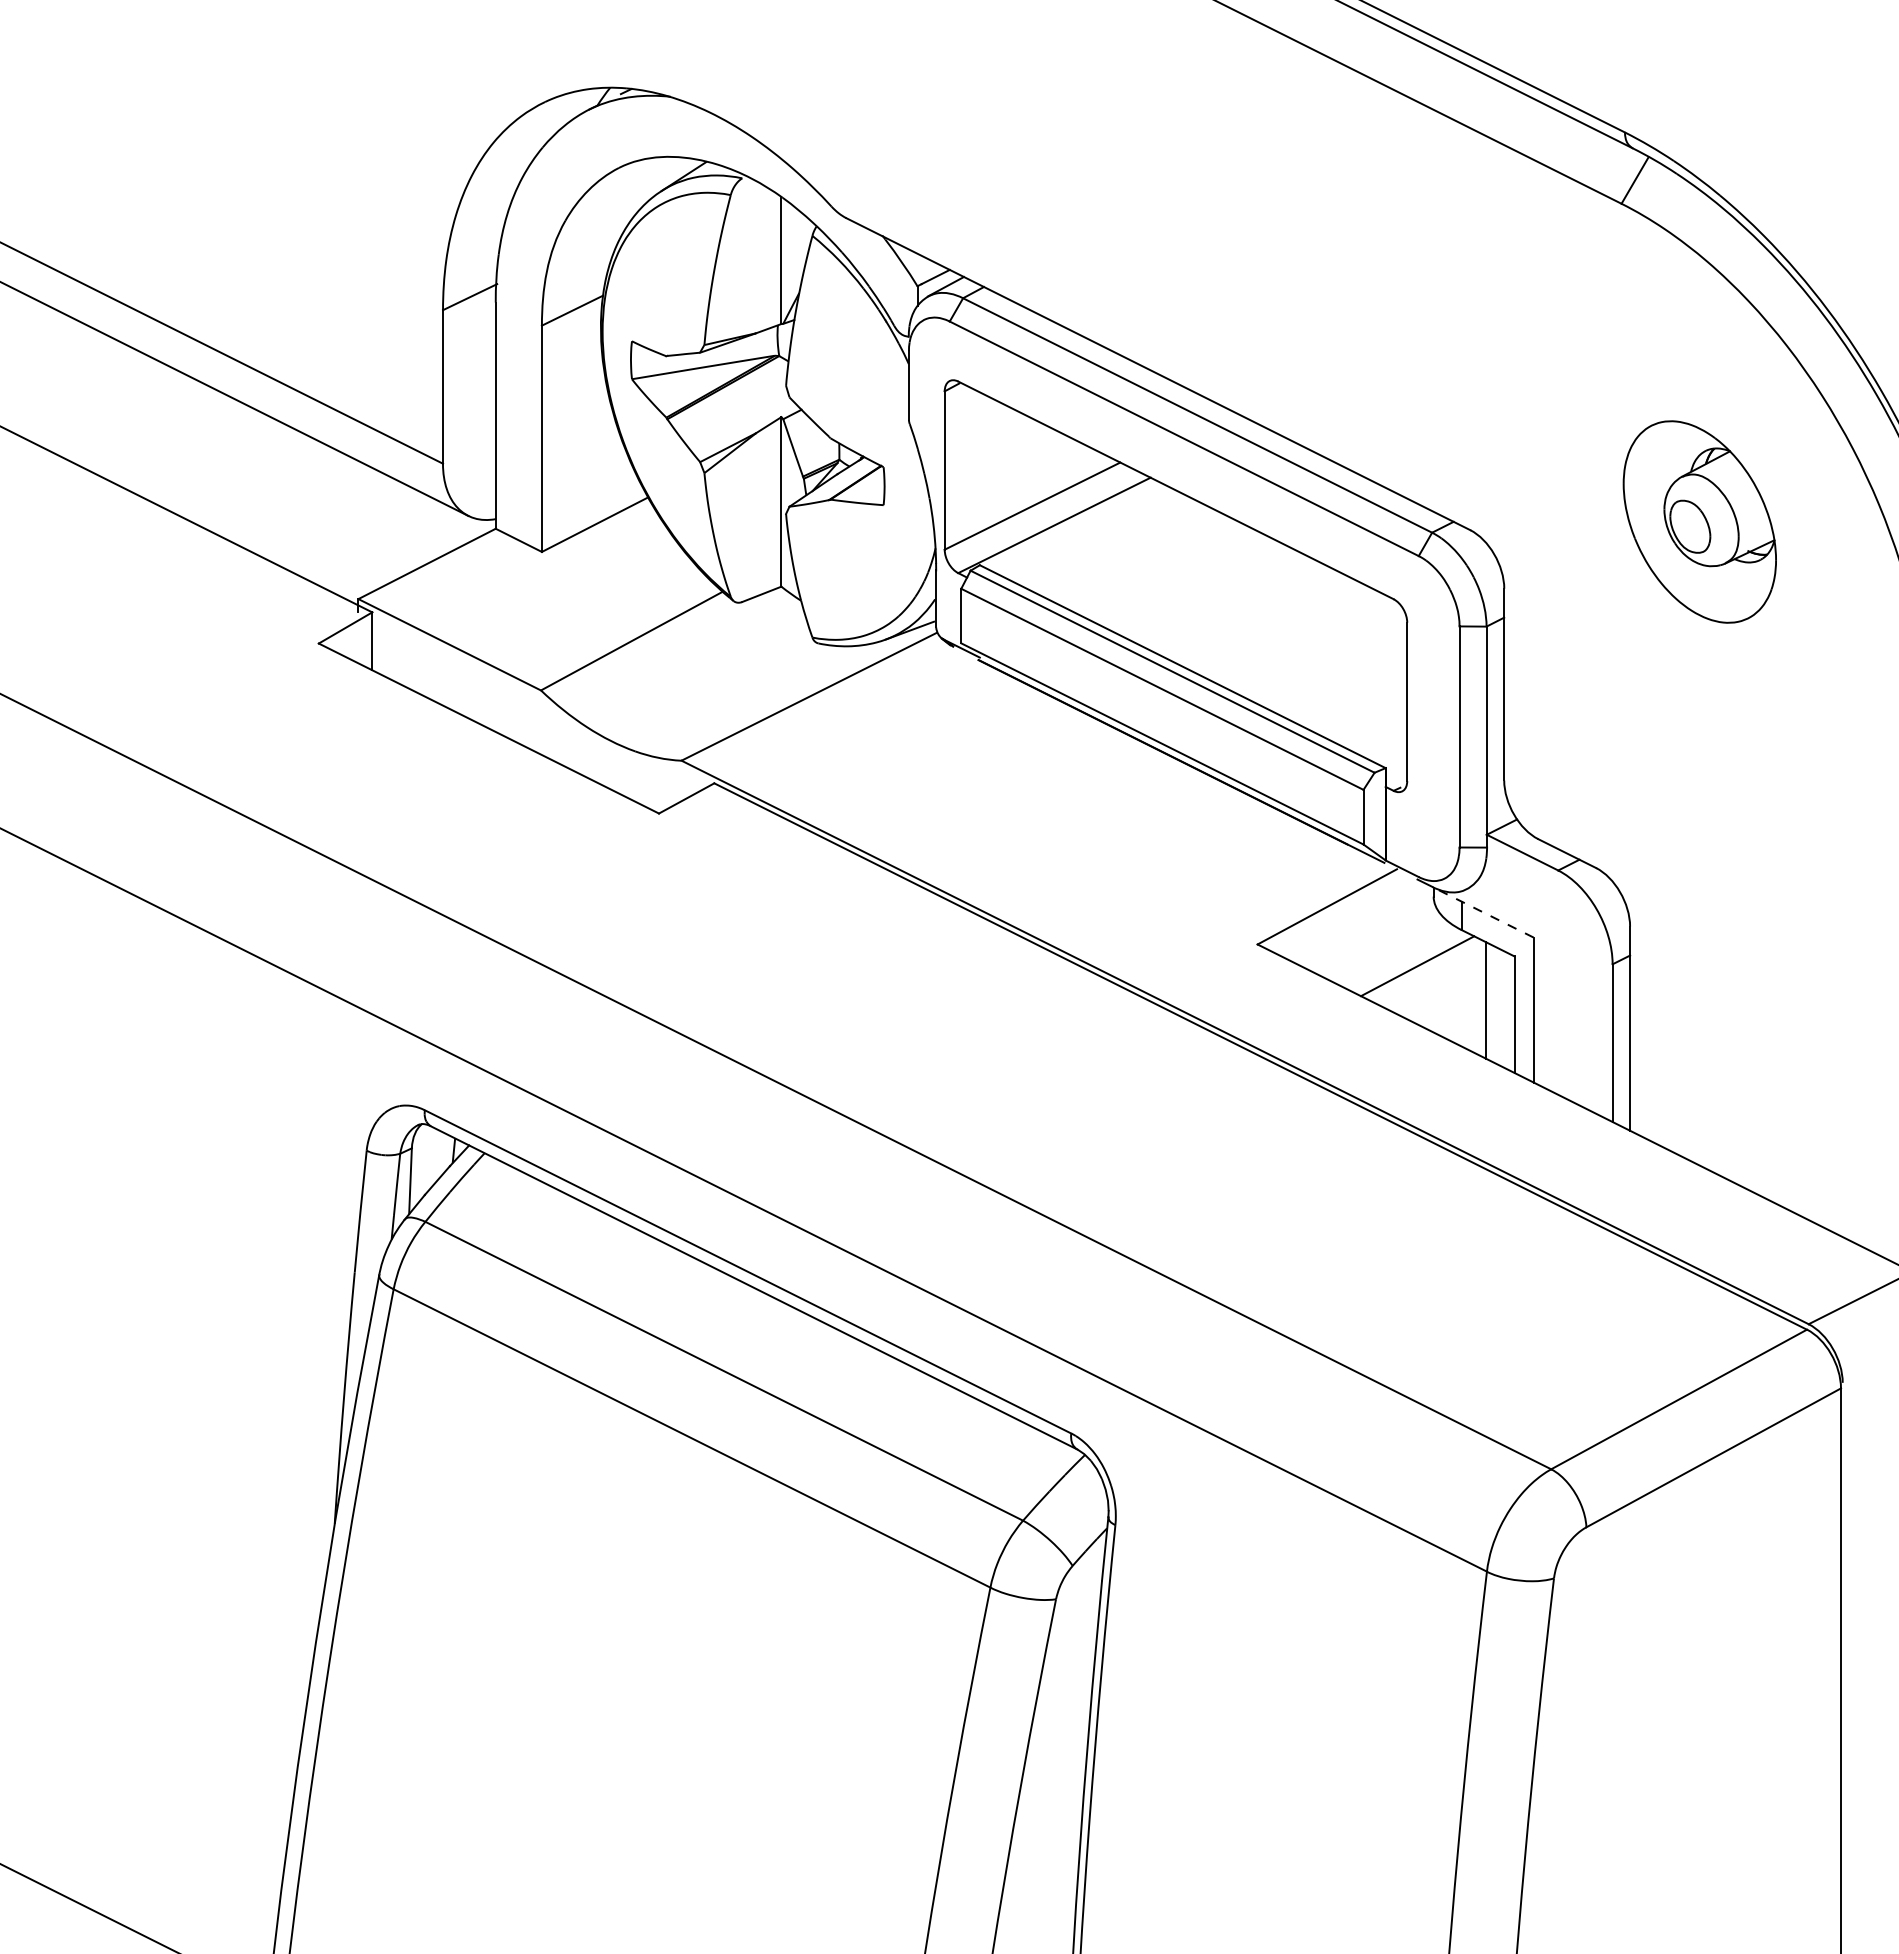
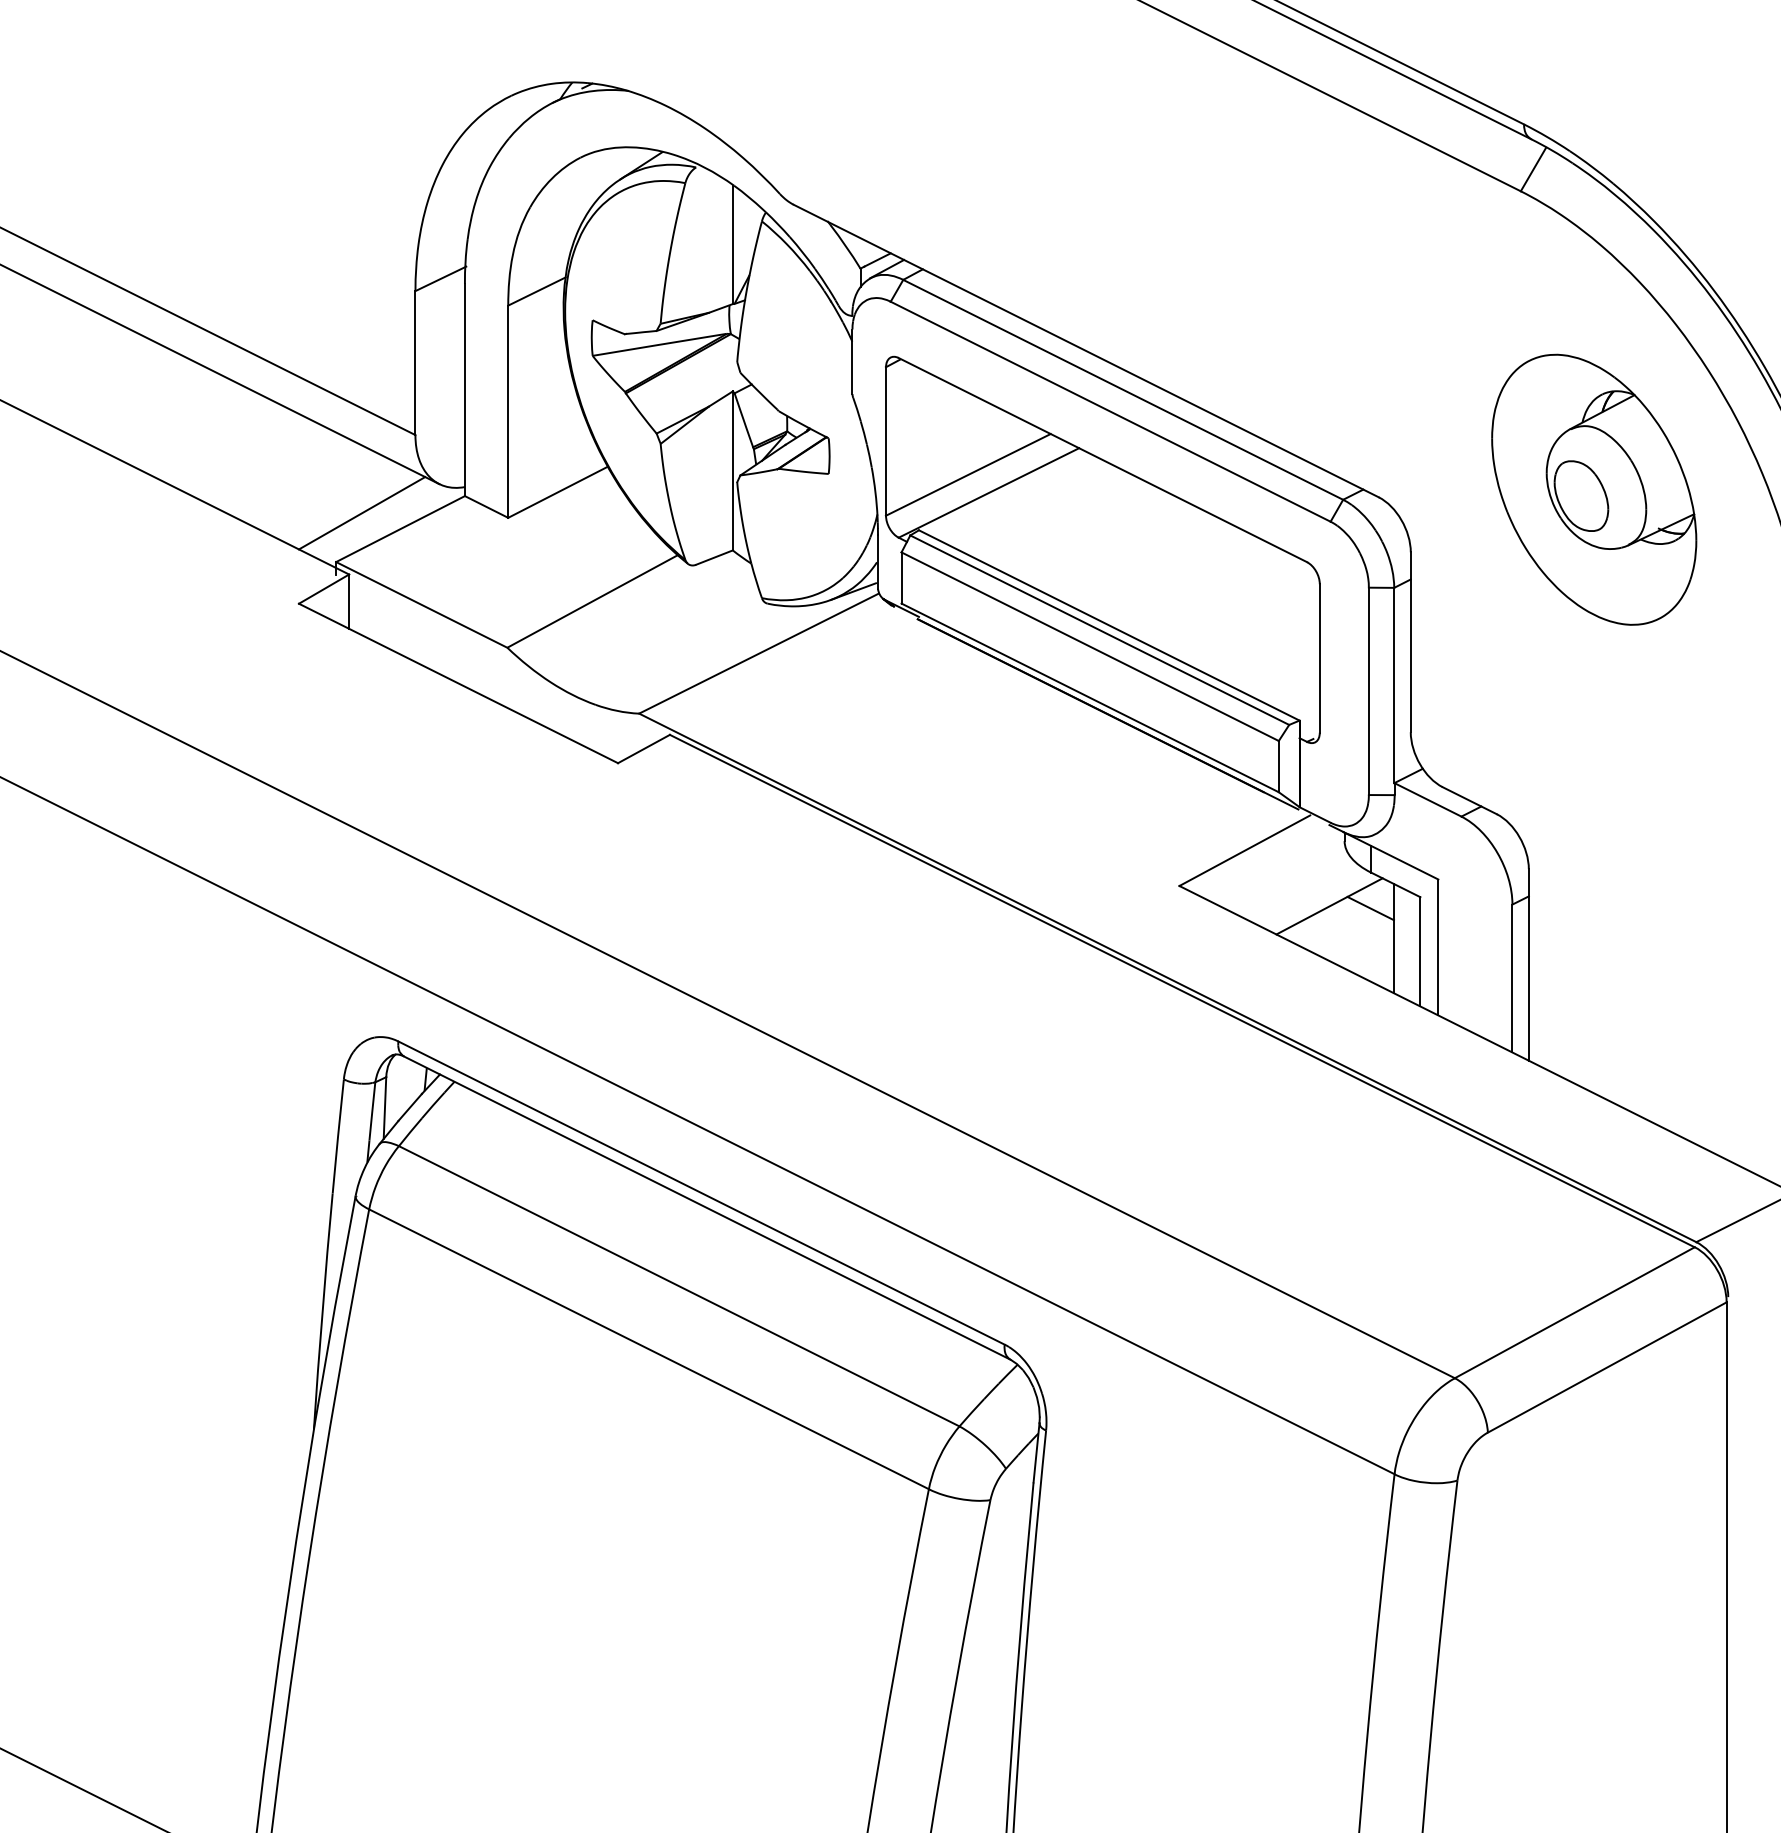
part: (1699, 521) -> (1593, 489), size x1.43
line: (385, 546) -> (361, 512), added
line: (1482, 912) -> (1390, 856), dashed -> solid
line: (1461, 968) -> (1370, 908), added

